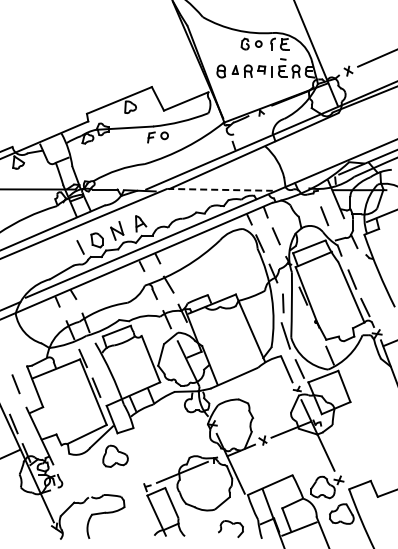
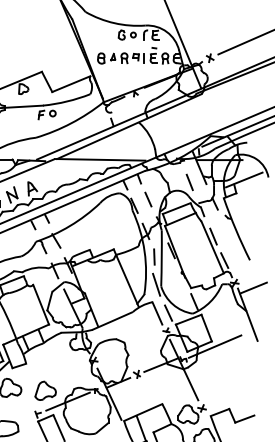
line: (219, 189) -> (99, 159), dashed -> solid
line: (353, 408) -> (214, 346), added
part: (156, 459) -> (45, 390), added

